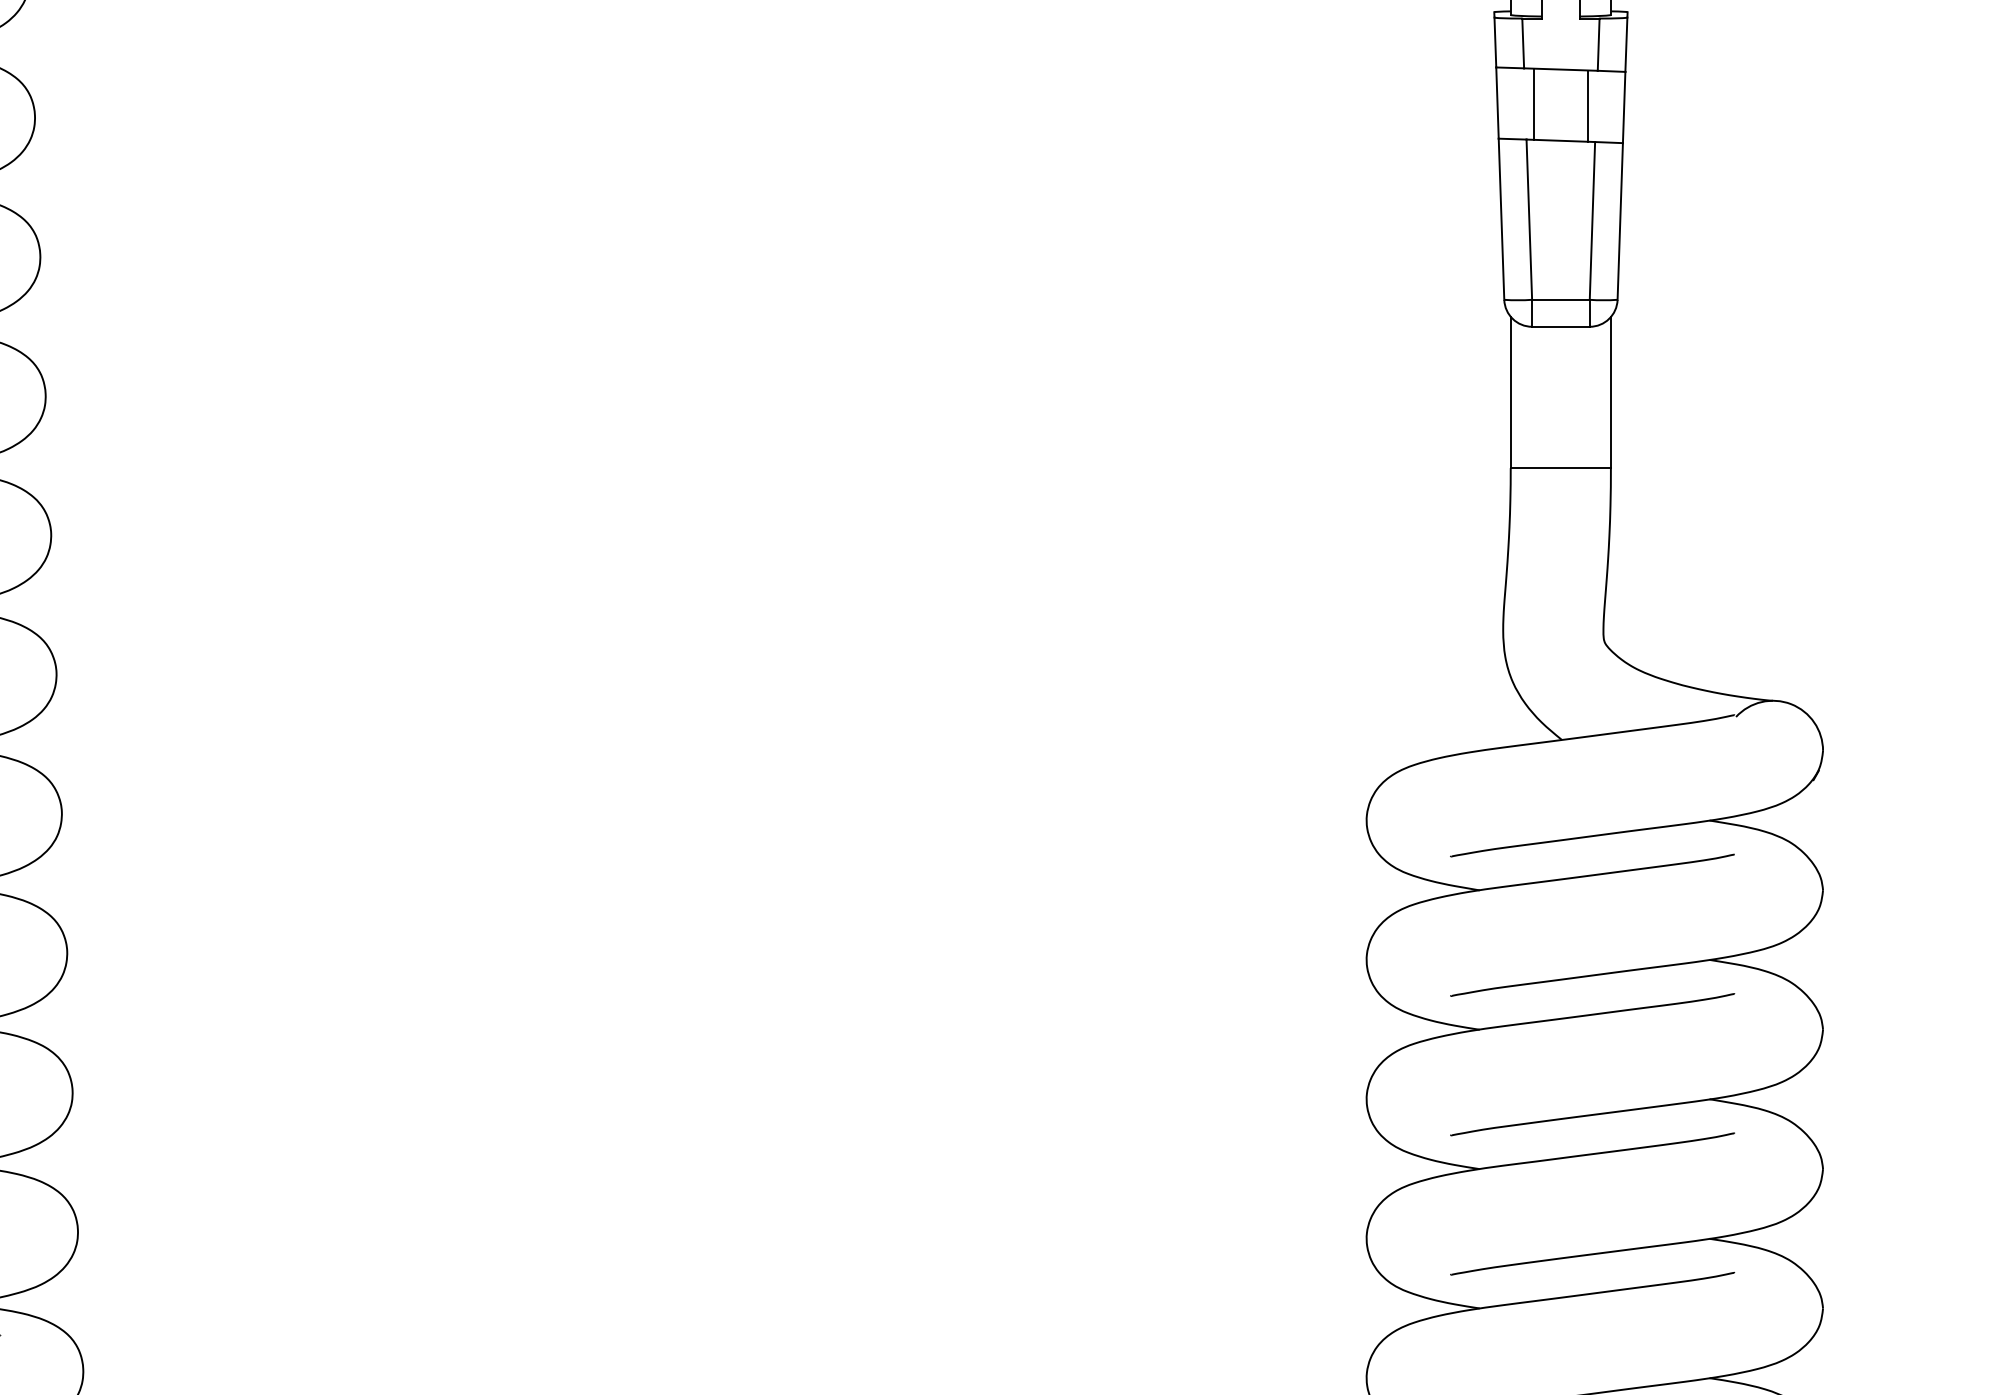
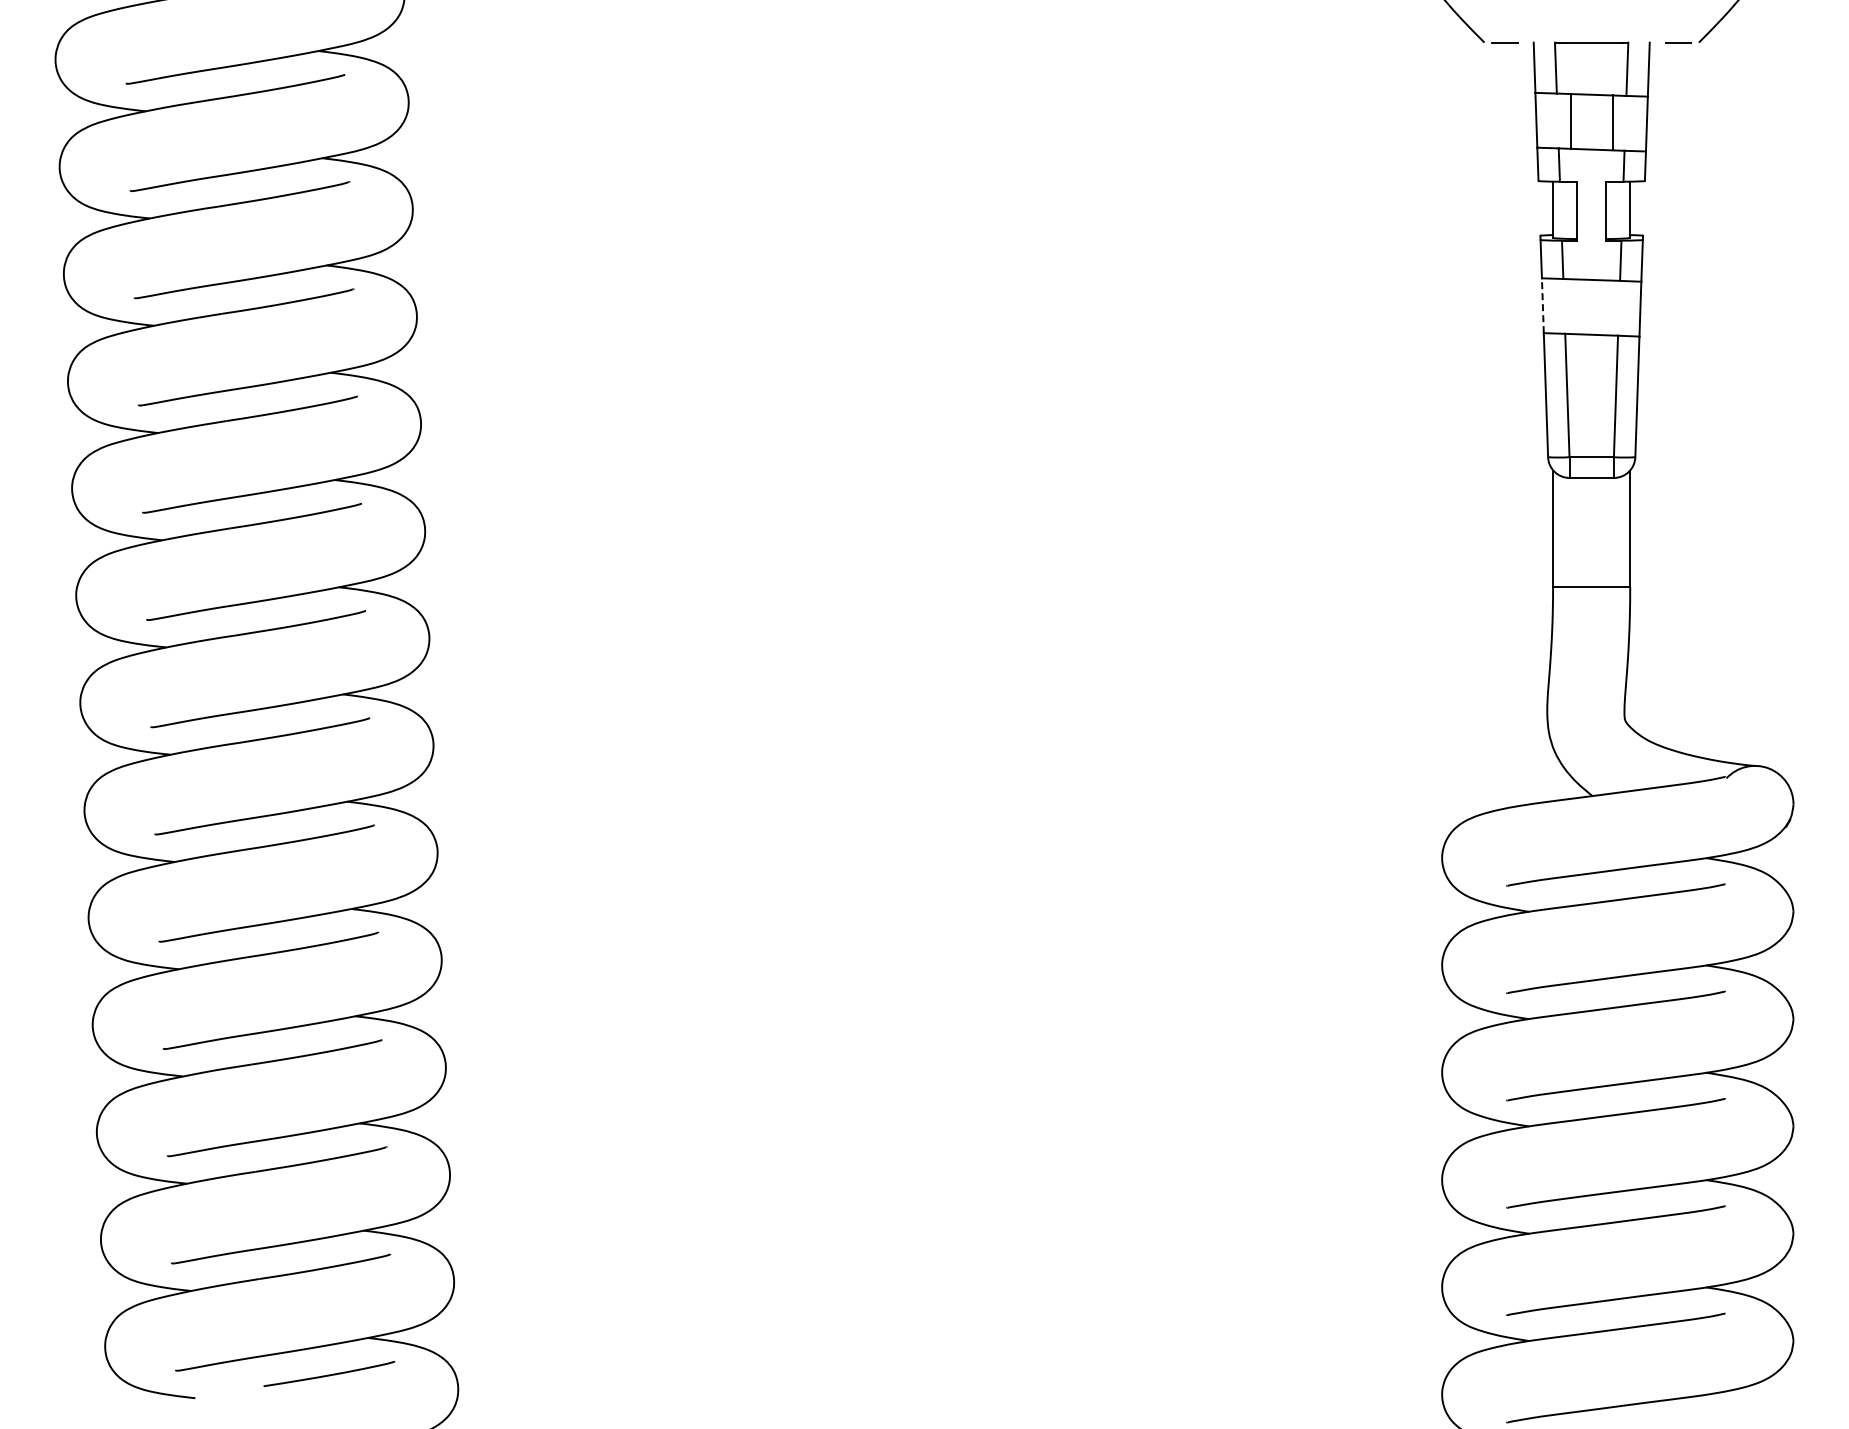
line: (1496, 102) -> (1542, 305), solid -> dashed
line: (1533, 104) -> (1570, 306), removed
line: (1587, 105) -> (1612, 307), removed

